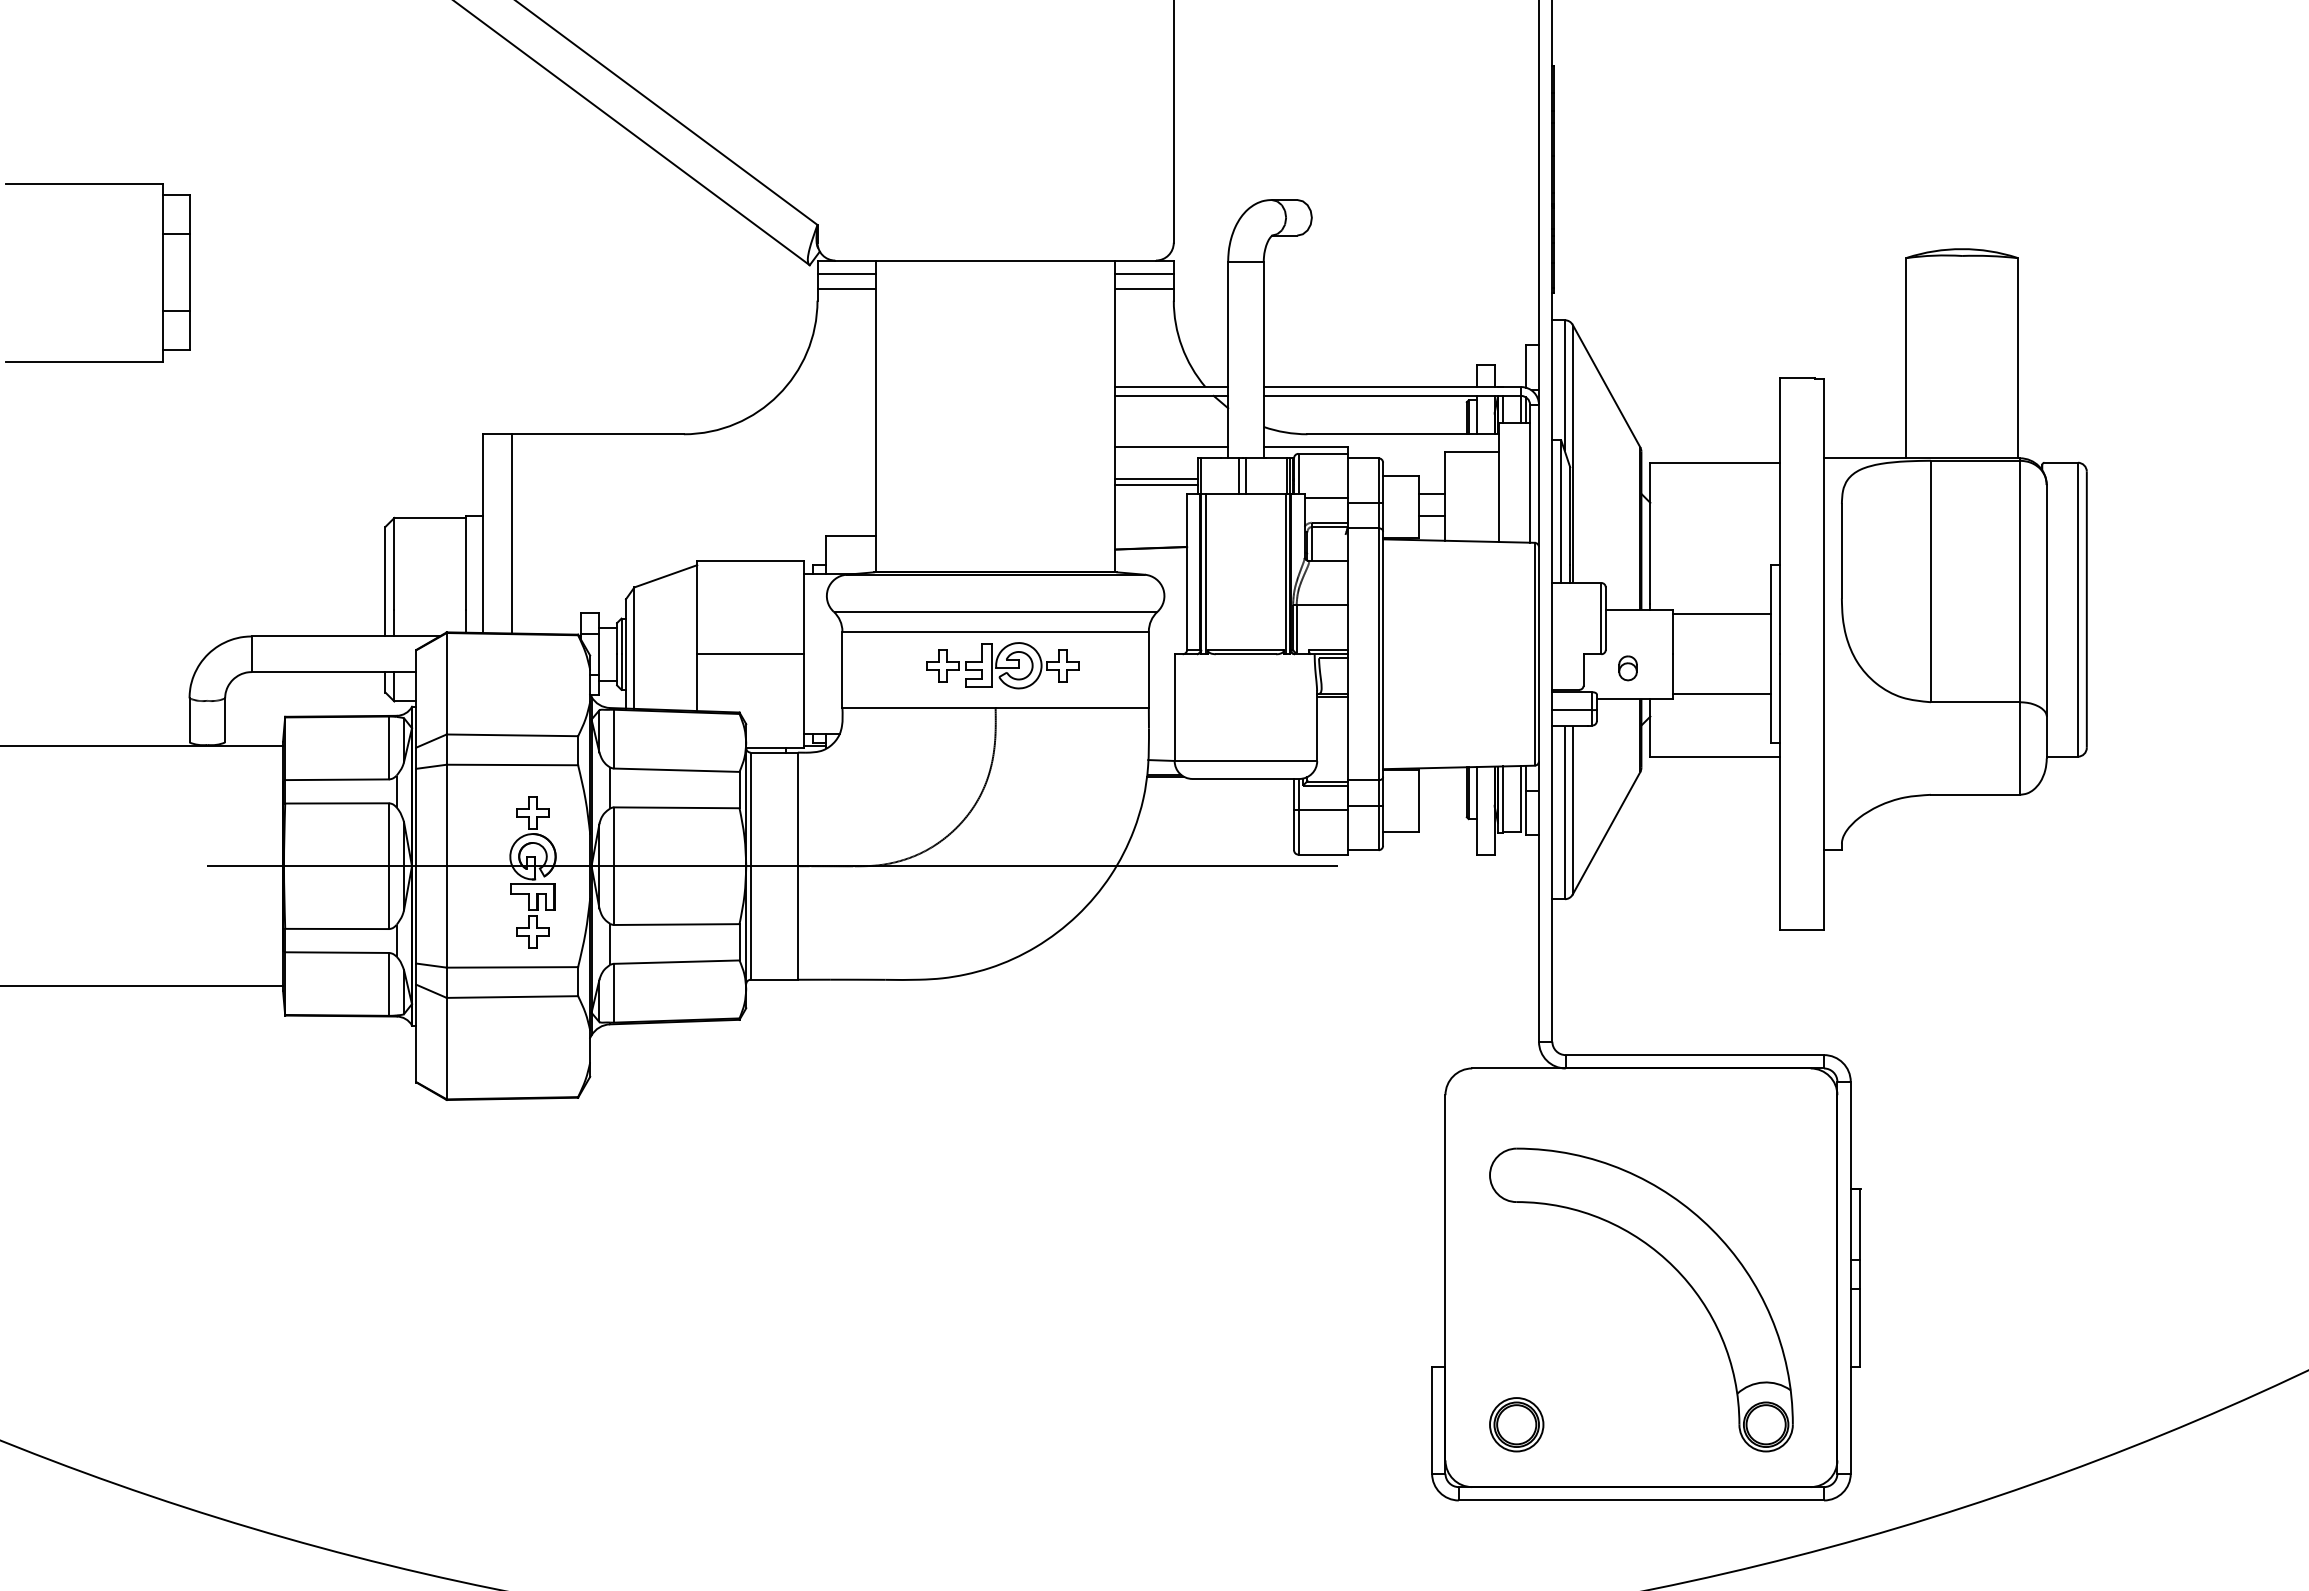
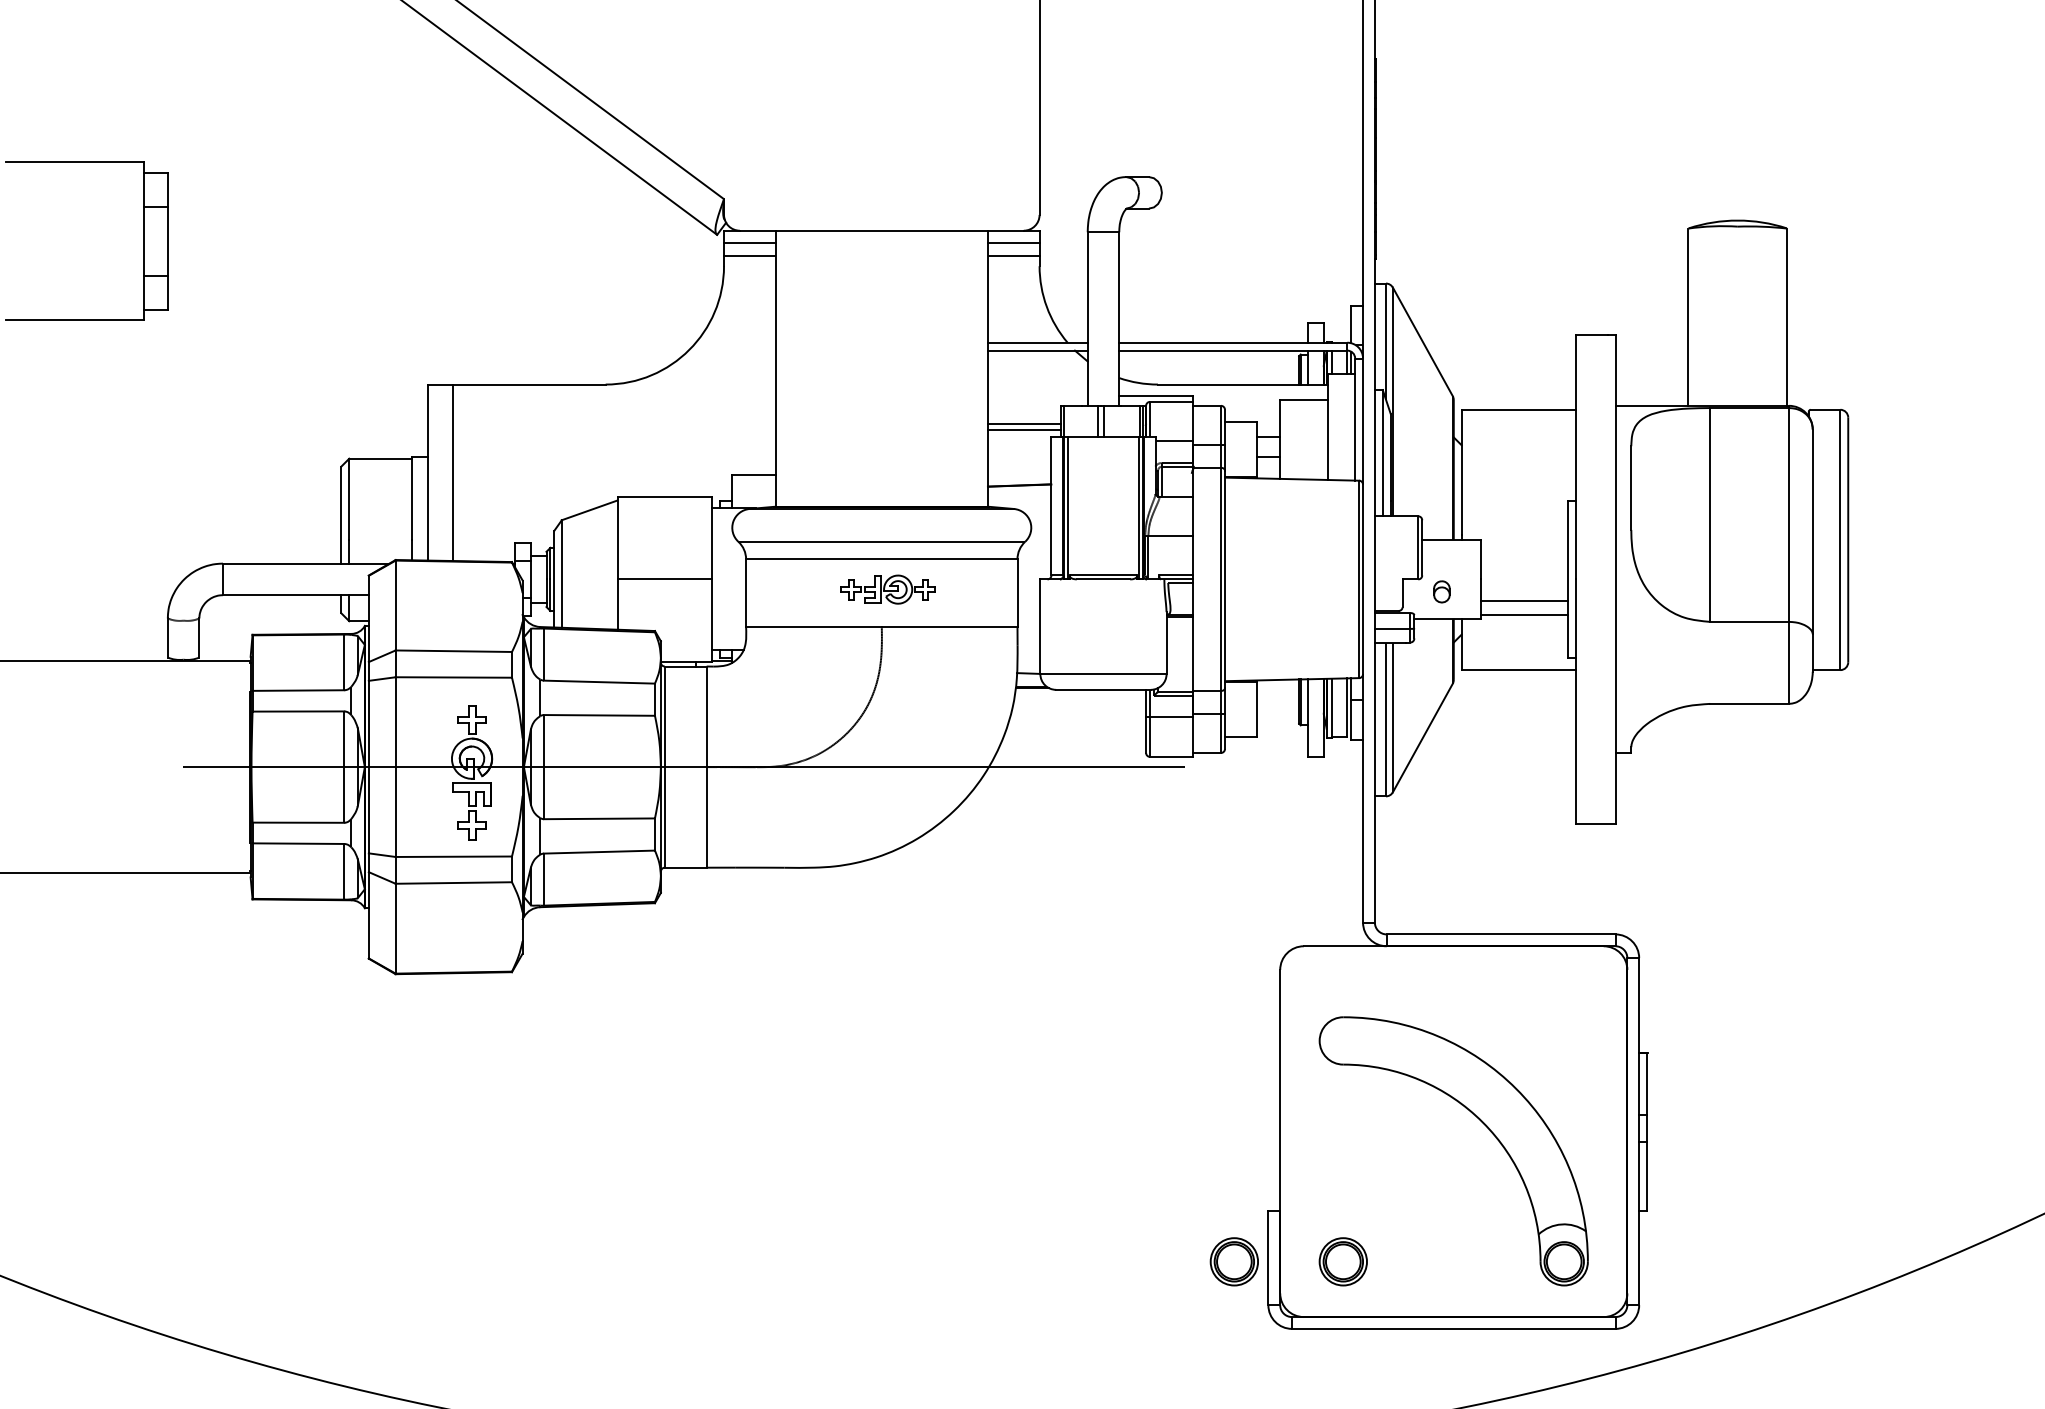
line: (1171, 447) -> (1037, 396), removed
line: (1721, 614) -> (1524, 601), moved
part: (1002, 665) -> (887, 589), size x0.7
part: (1393, 1424) -> (1234, 1261), added

